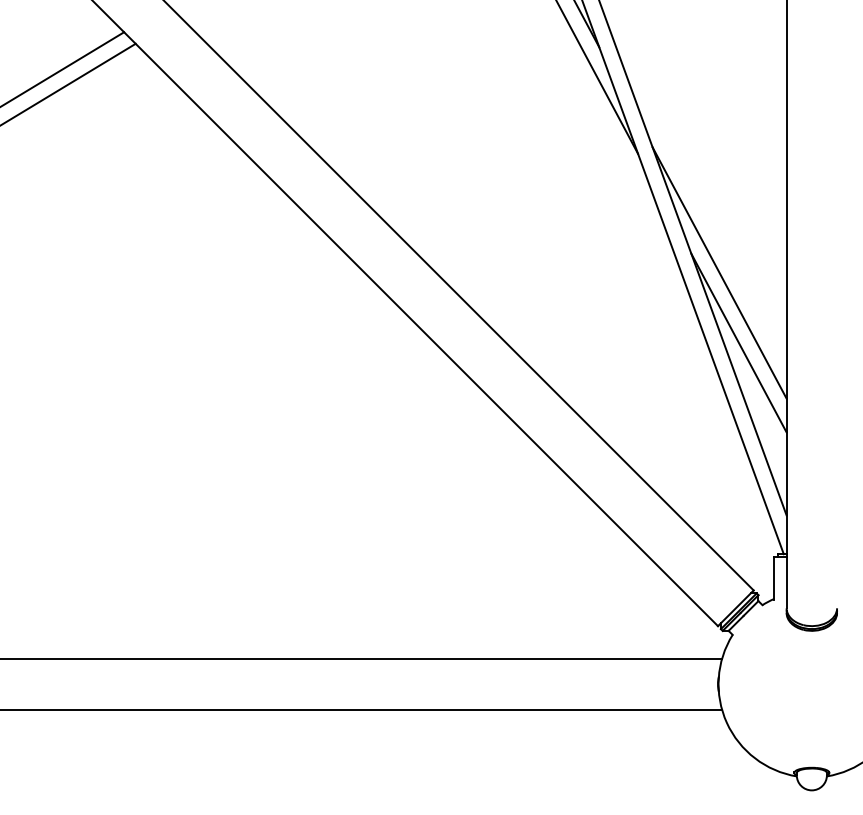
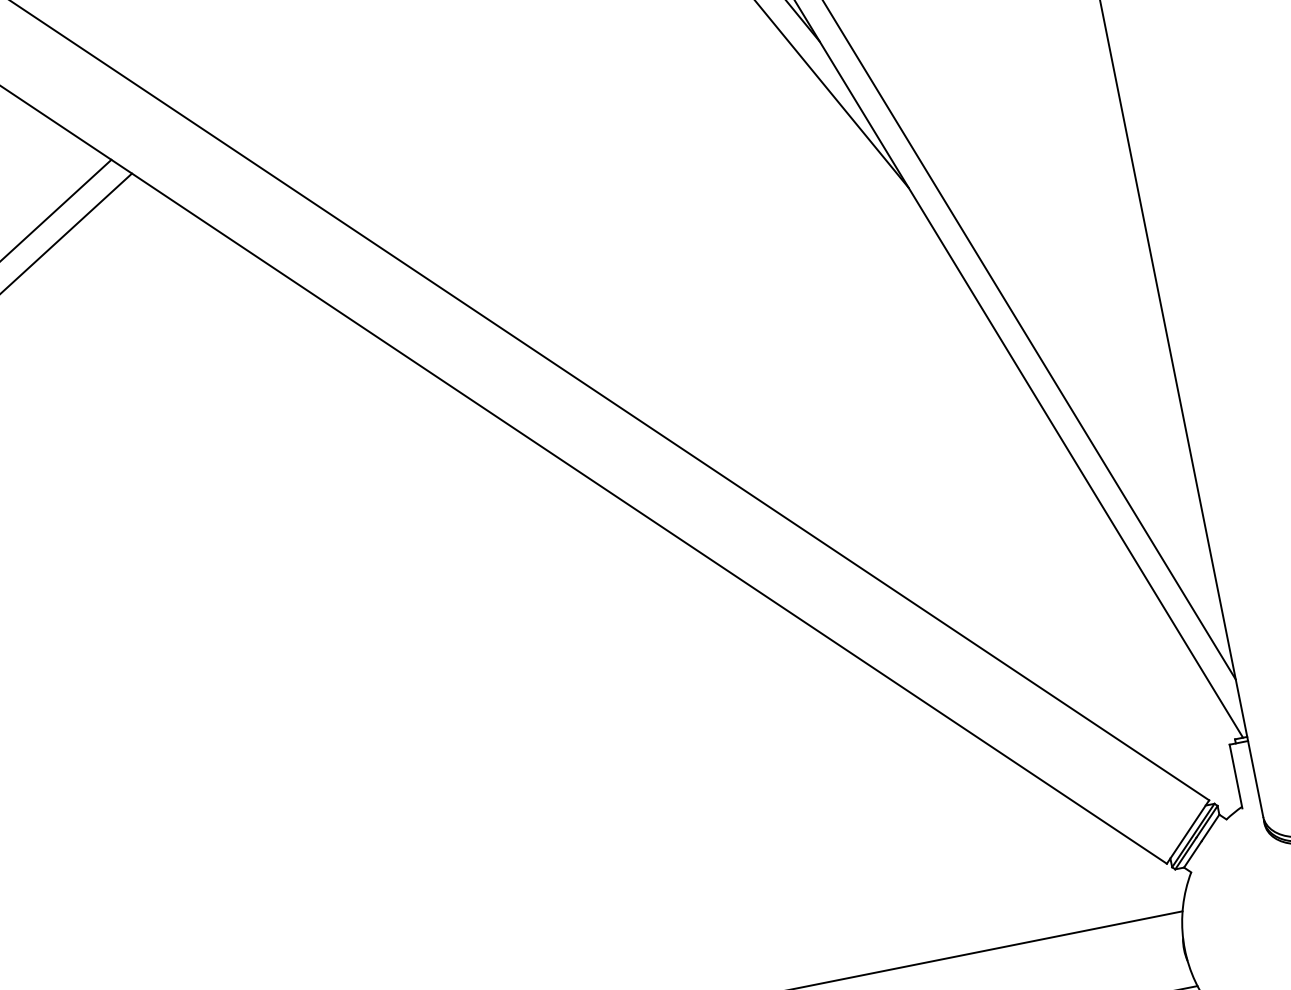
line: (719, 272) -> (1064, 339), removed
line: (738, 342) -> (1113, 437), removed

